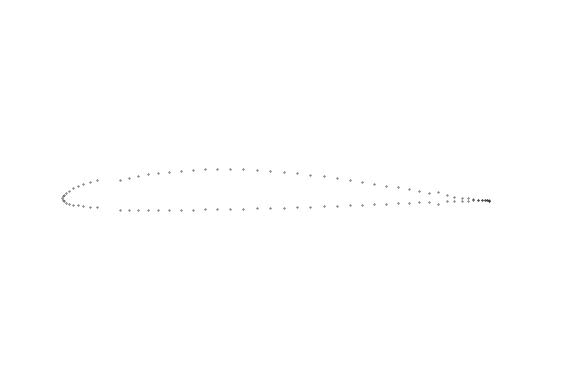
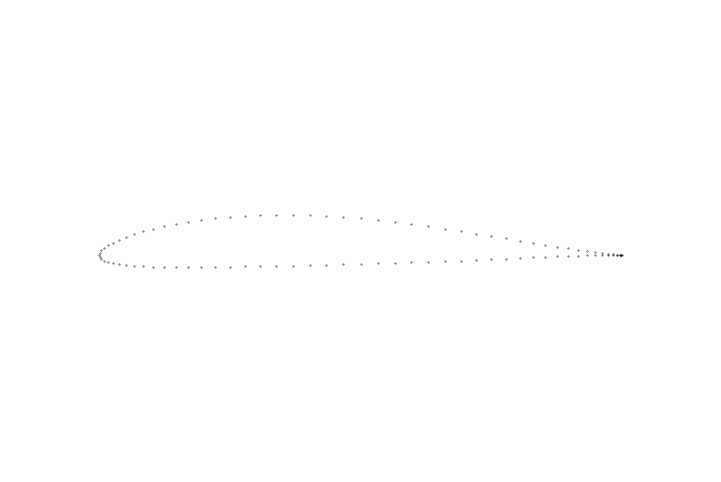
part: (78, 187) -> (119, 241), moved
part: (438, 197) -> (557, 251), size x0.62

